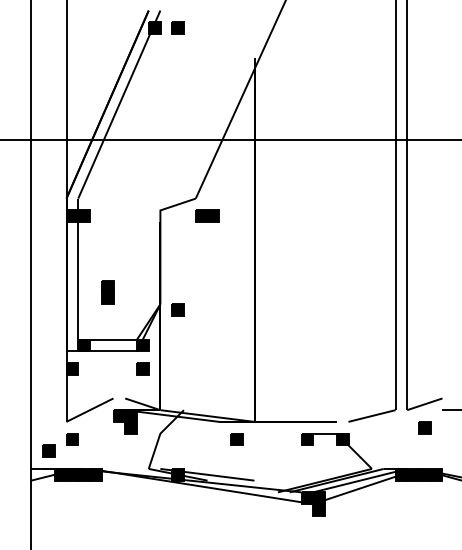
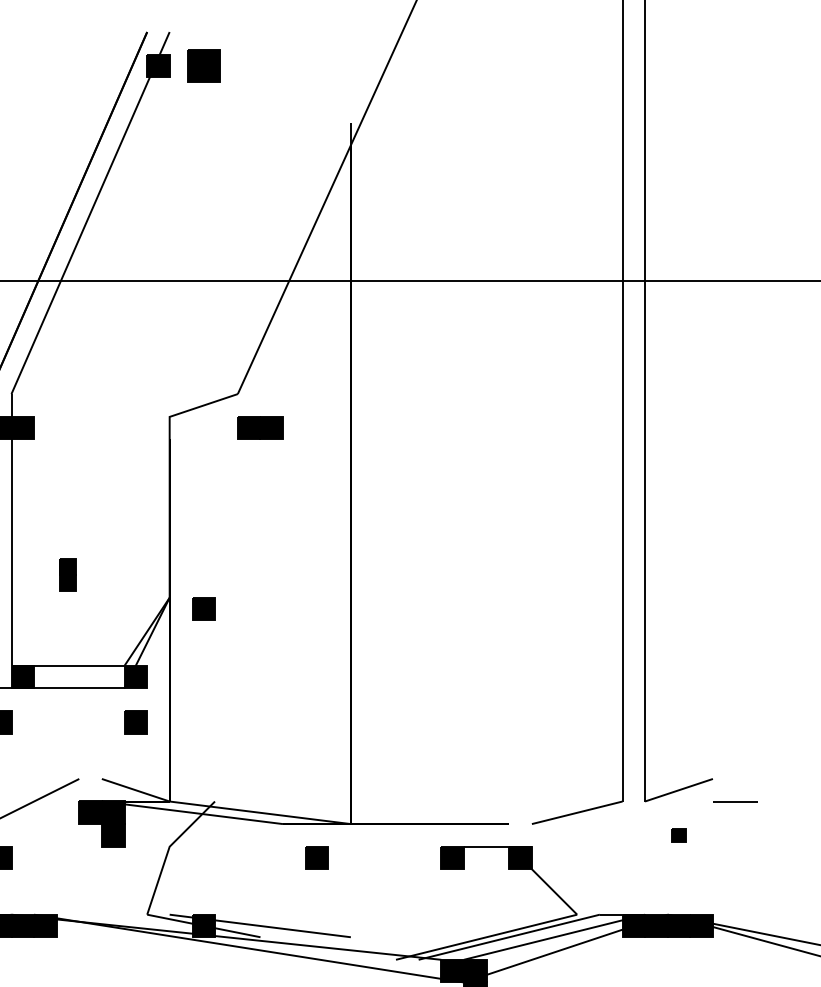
part: (177, 27) -> (202, 64), size x1.4
part: (107, 292) -> (67, 574), size x0.7
part: (424, 427) -> (678, 834), size x0.6

